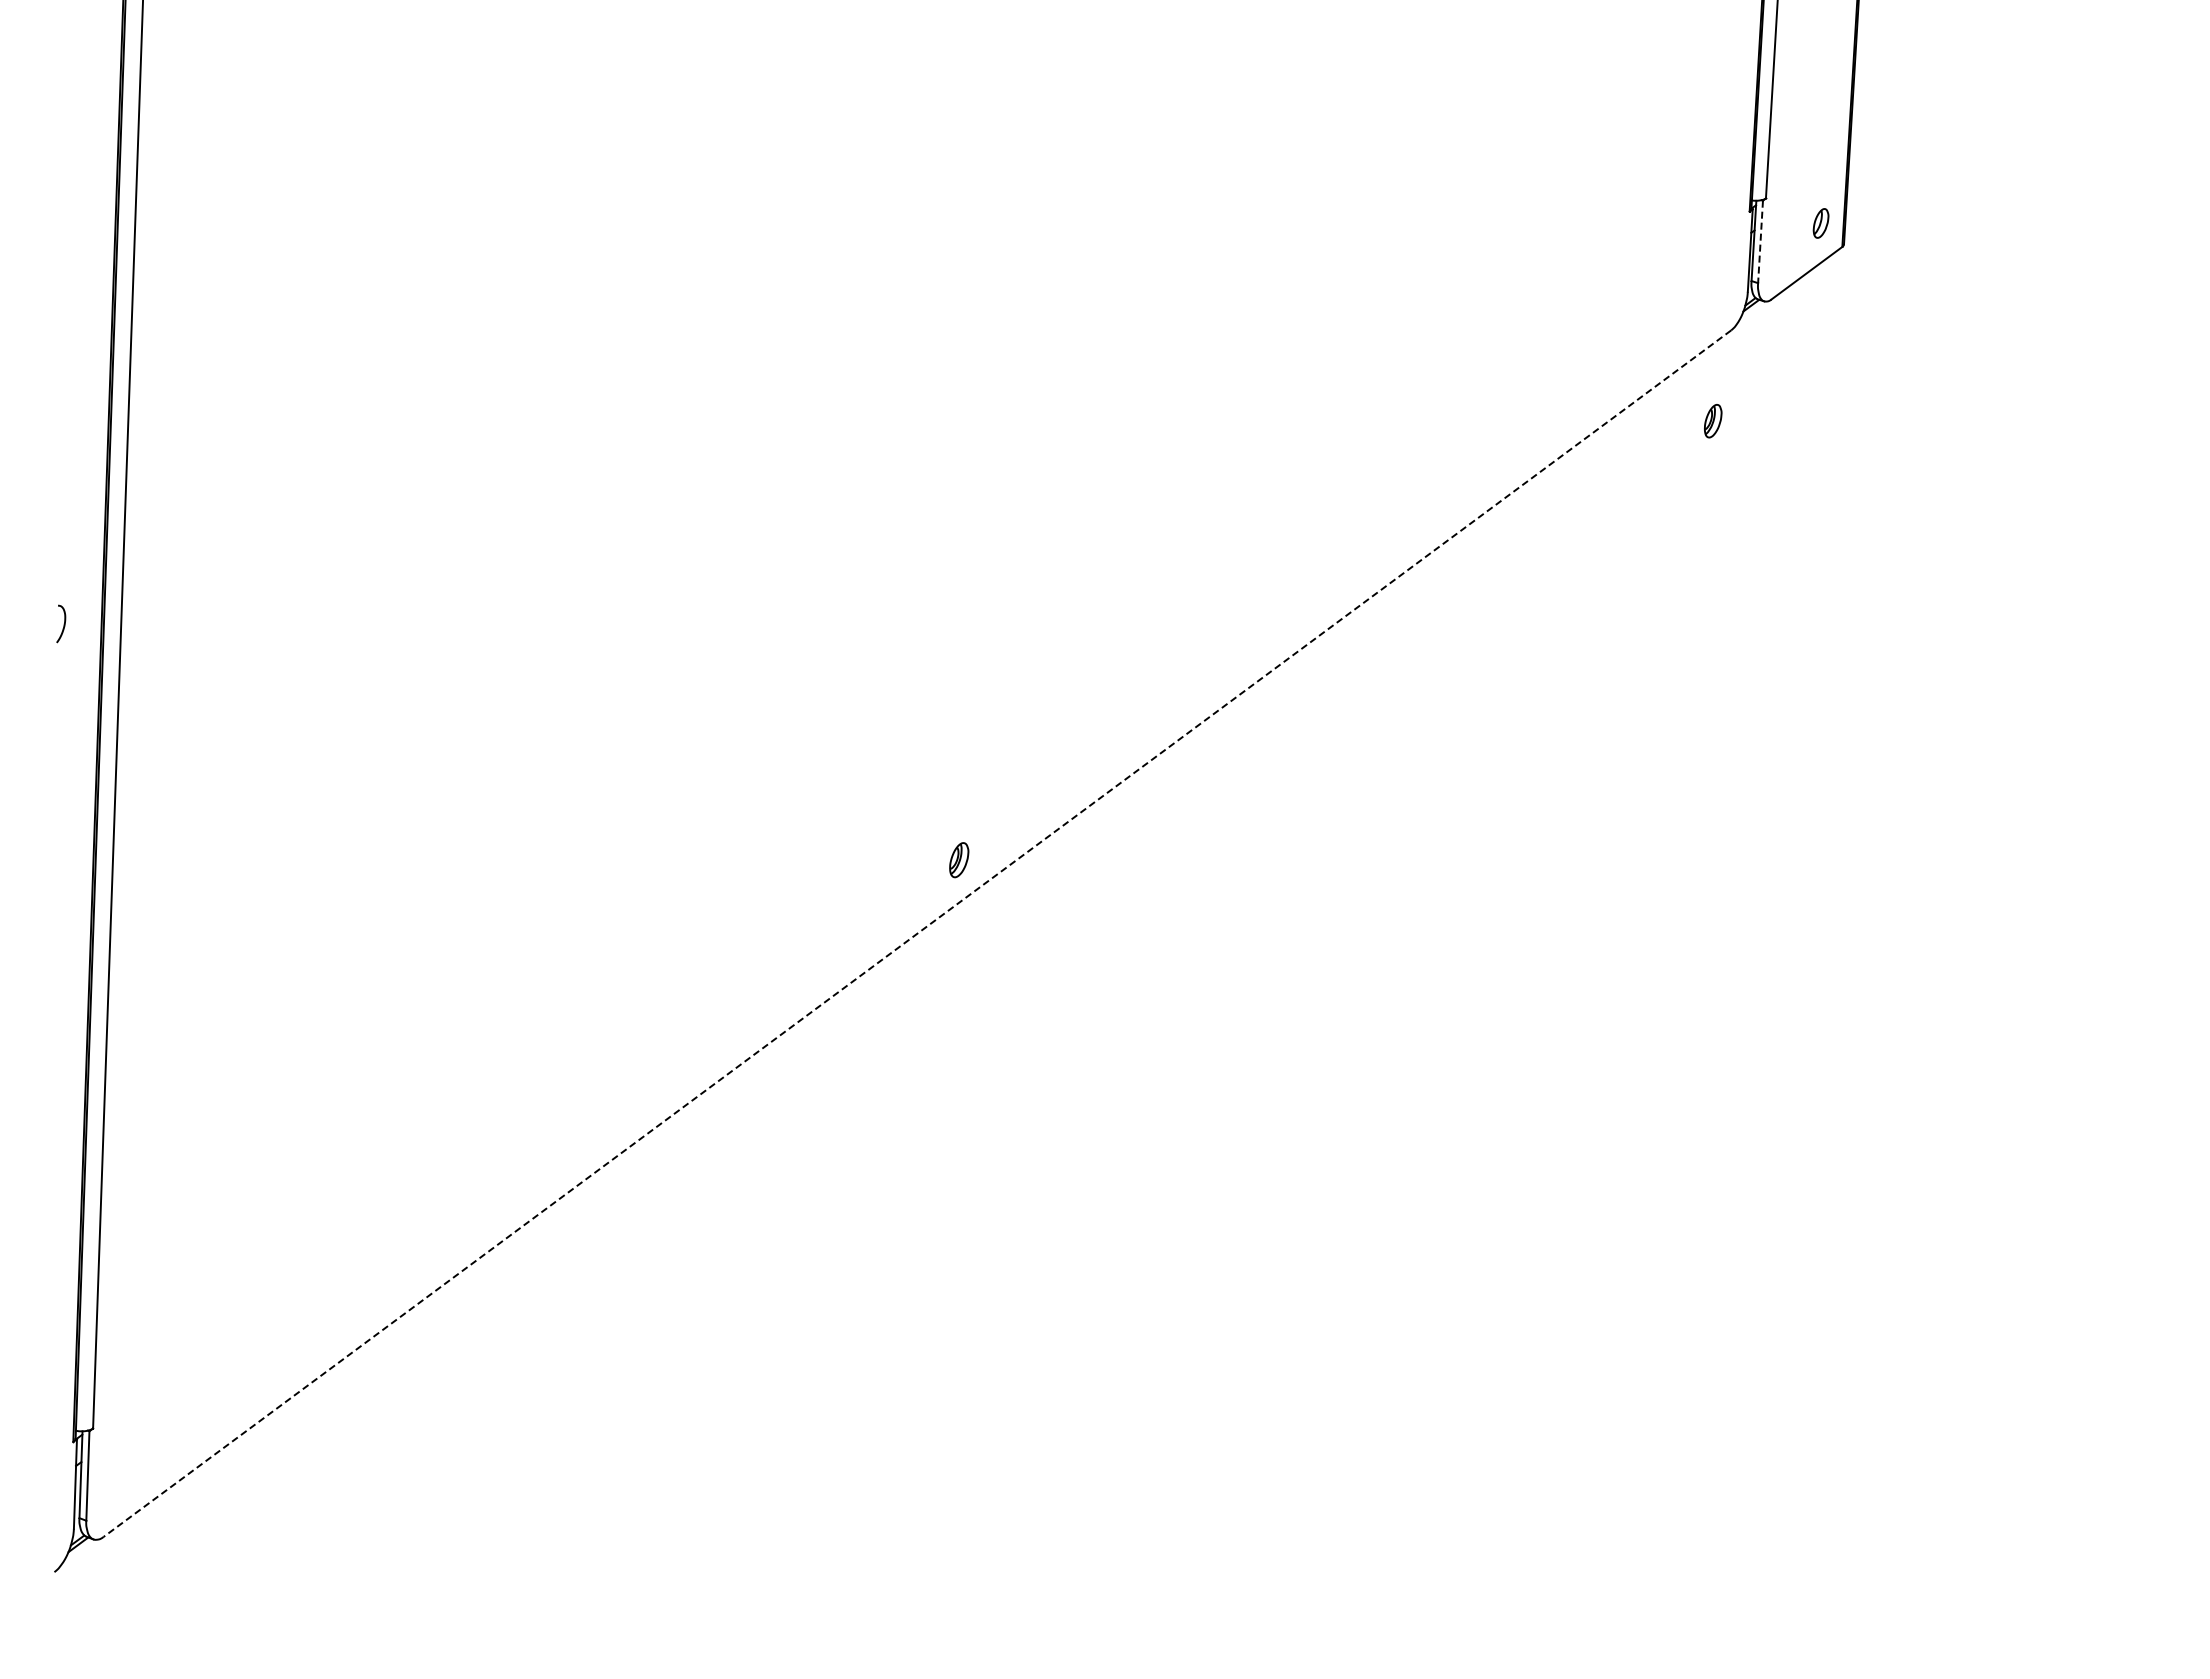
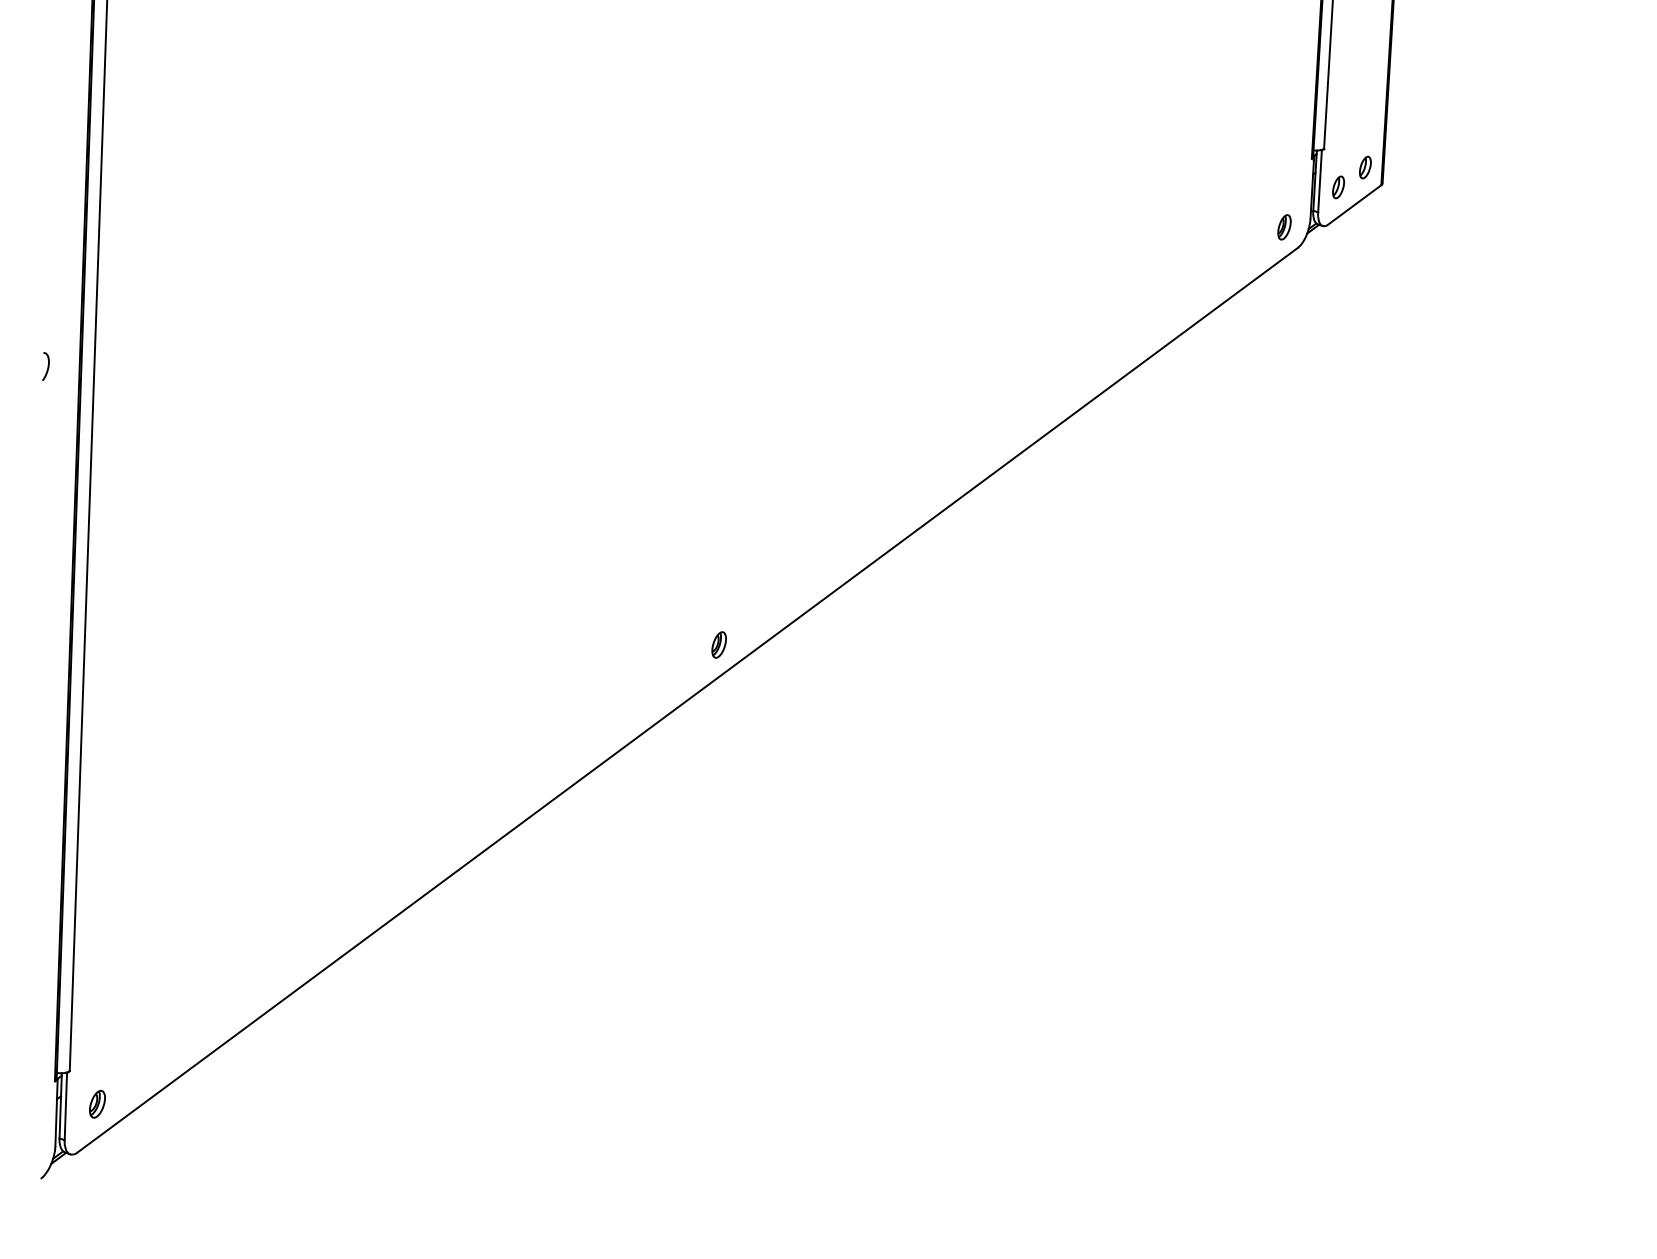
line: (1760, 242) -> (1319, 181), dashed -> solid
part: (1785, 249) -> (1338, 187), added
part: (1713, 421) -> (1284, 227), moved
curve: (63, 624) -> (47, 367), moved
line: (917, 933) -> (687, 699), dashed -> solid
part: (130, 1472) -> (97, 1104), added

